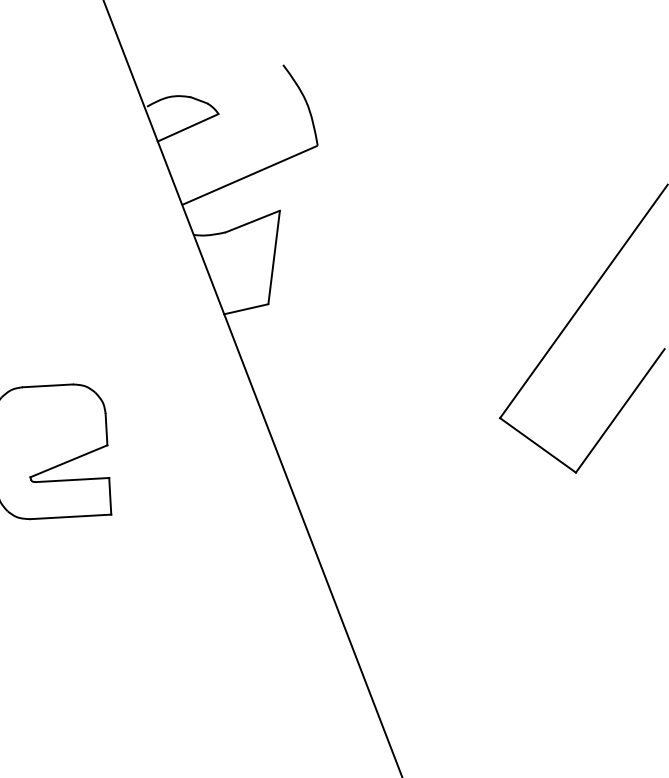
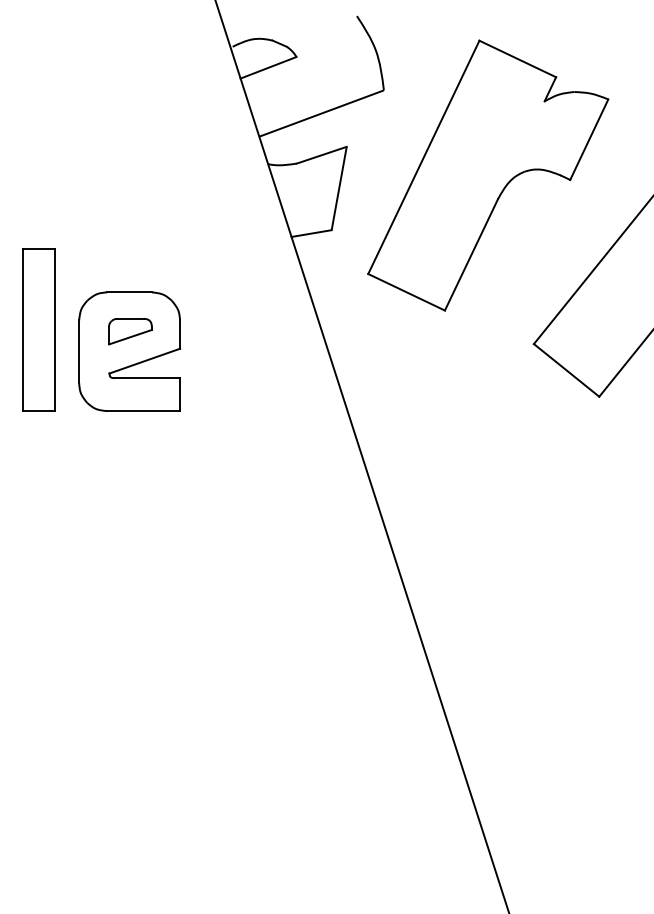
part: (439, 233) -> (488, 175), added
part: (51, 429) -> (130, 331), added

